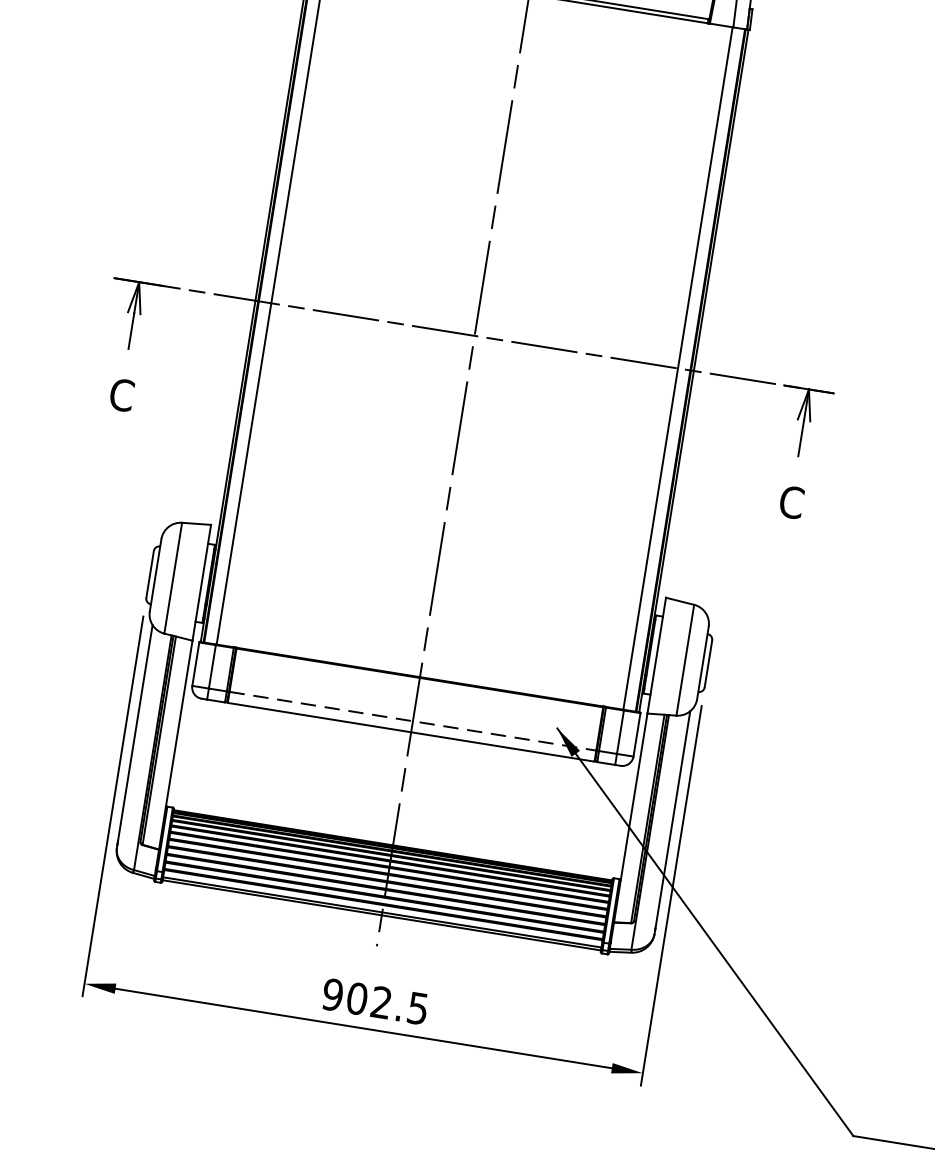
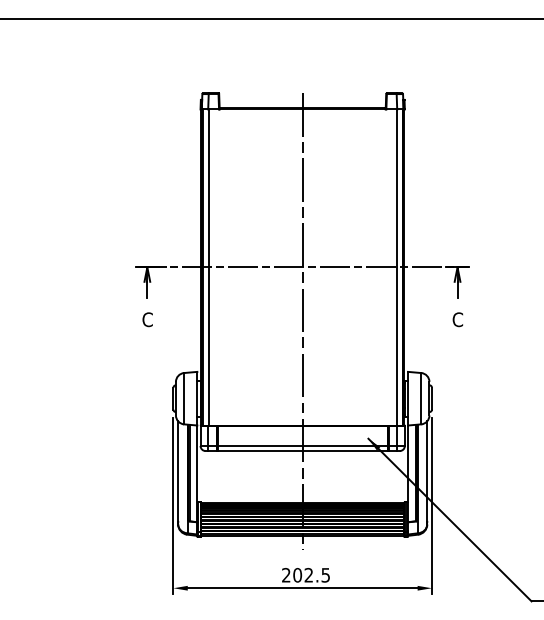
line: (412, 720) -> (302, 445), dashed -> solid
text: (330, 995) -> (285, 575), 902.5 -> 202.5

